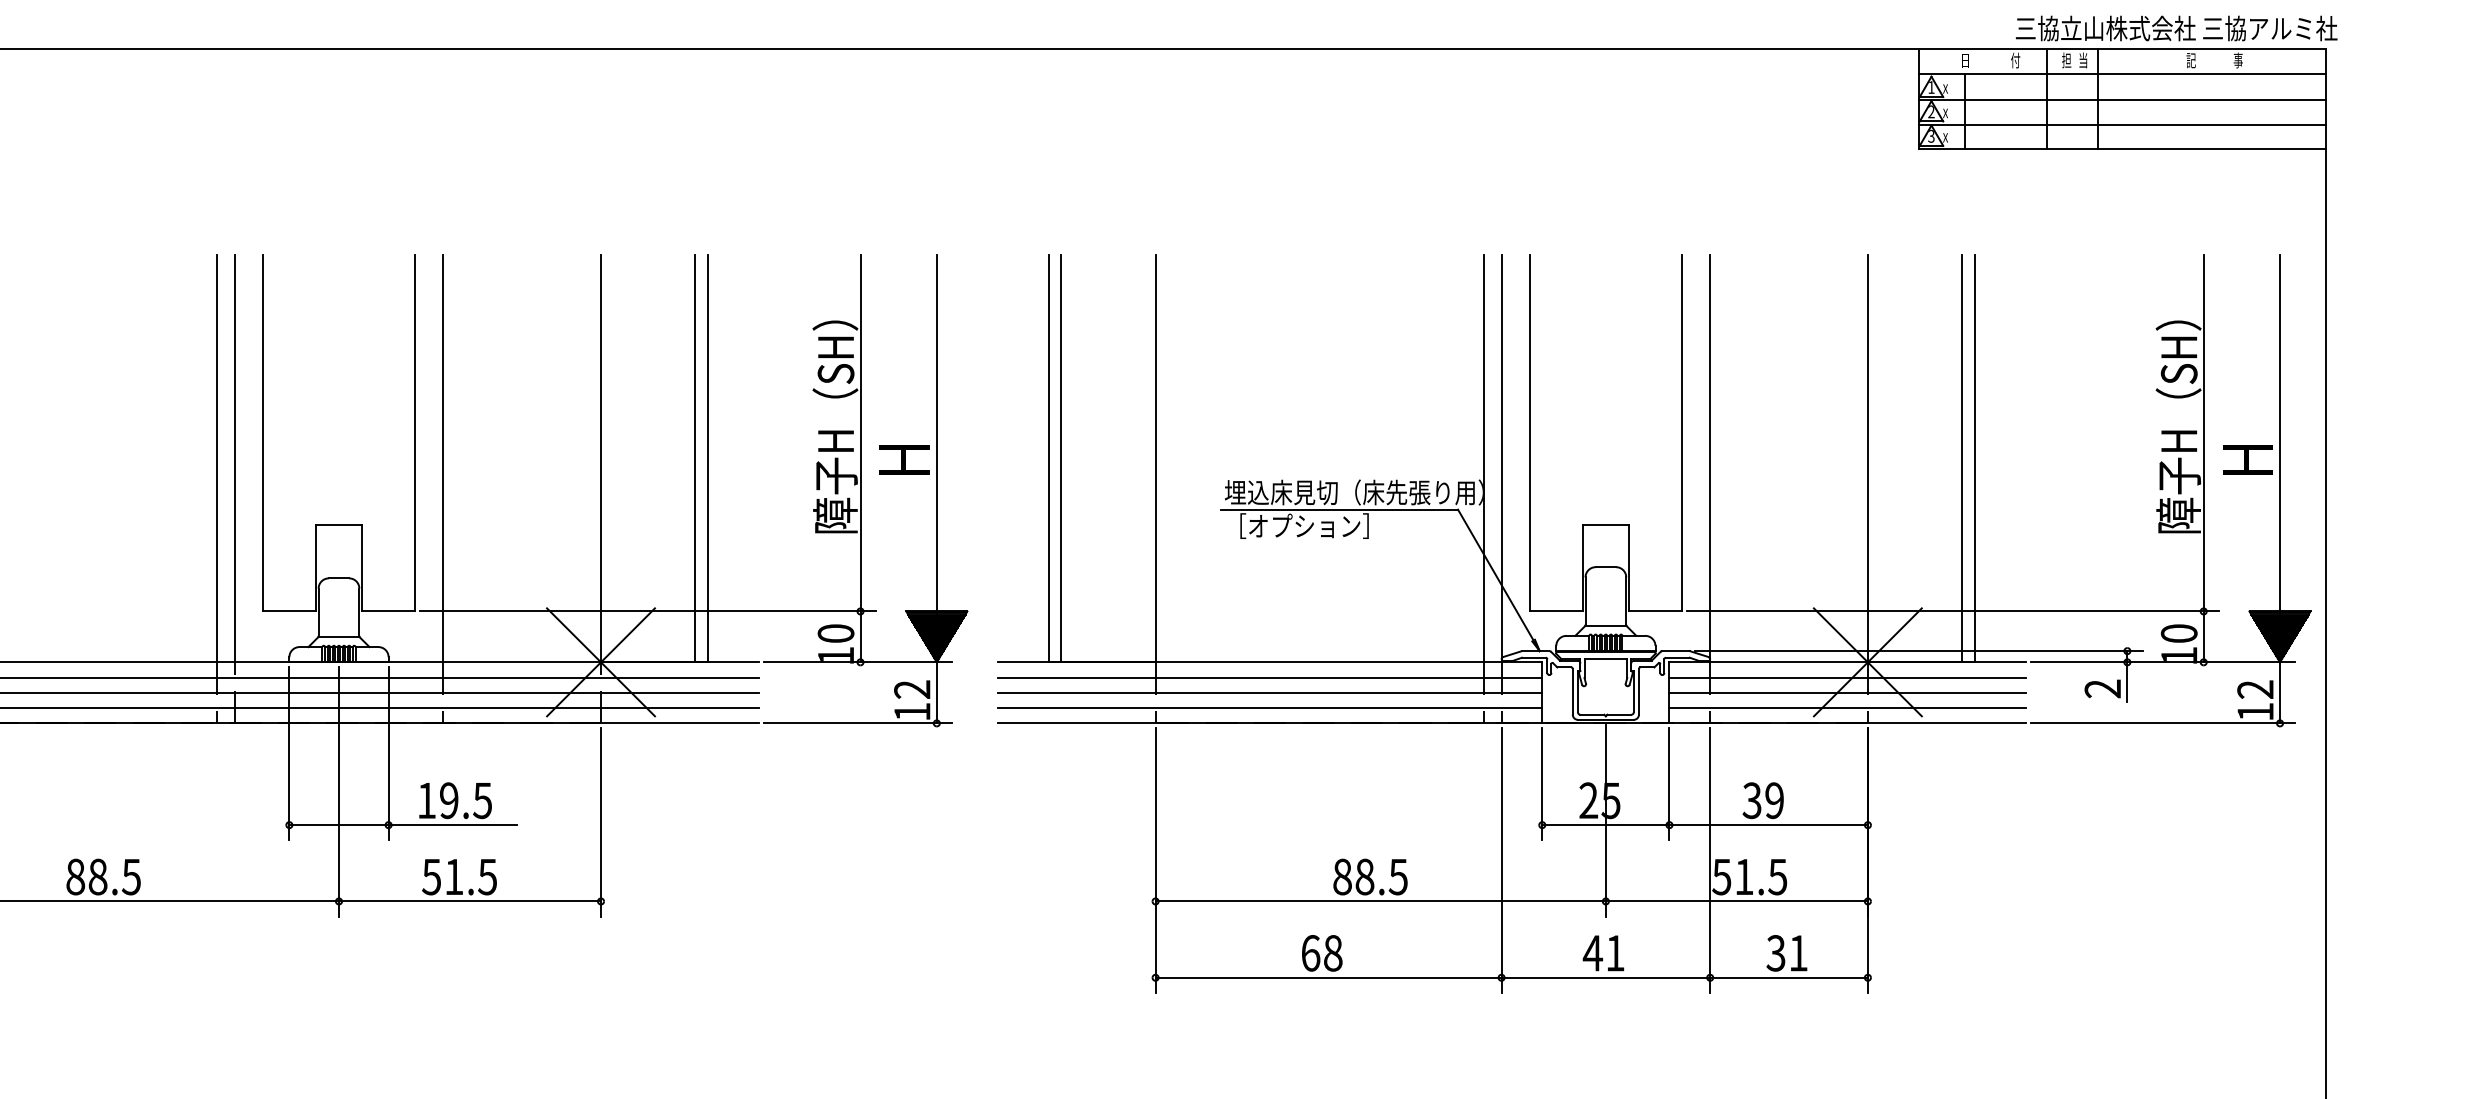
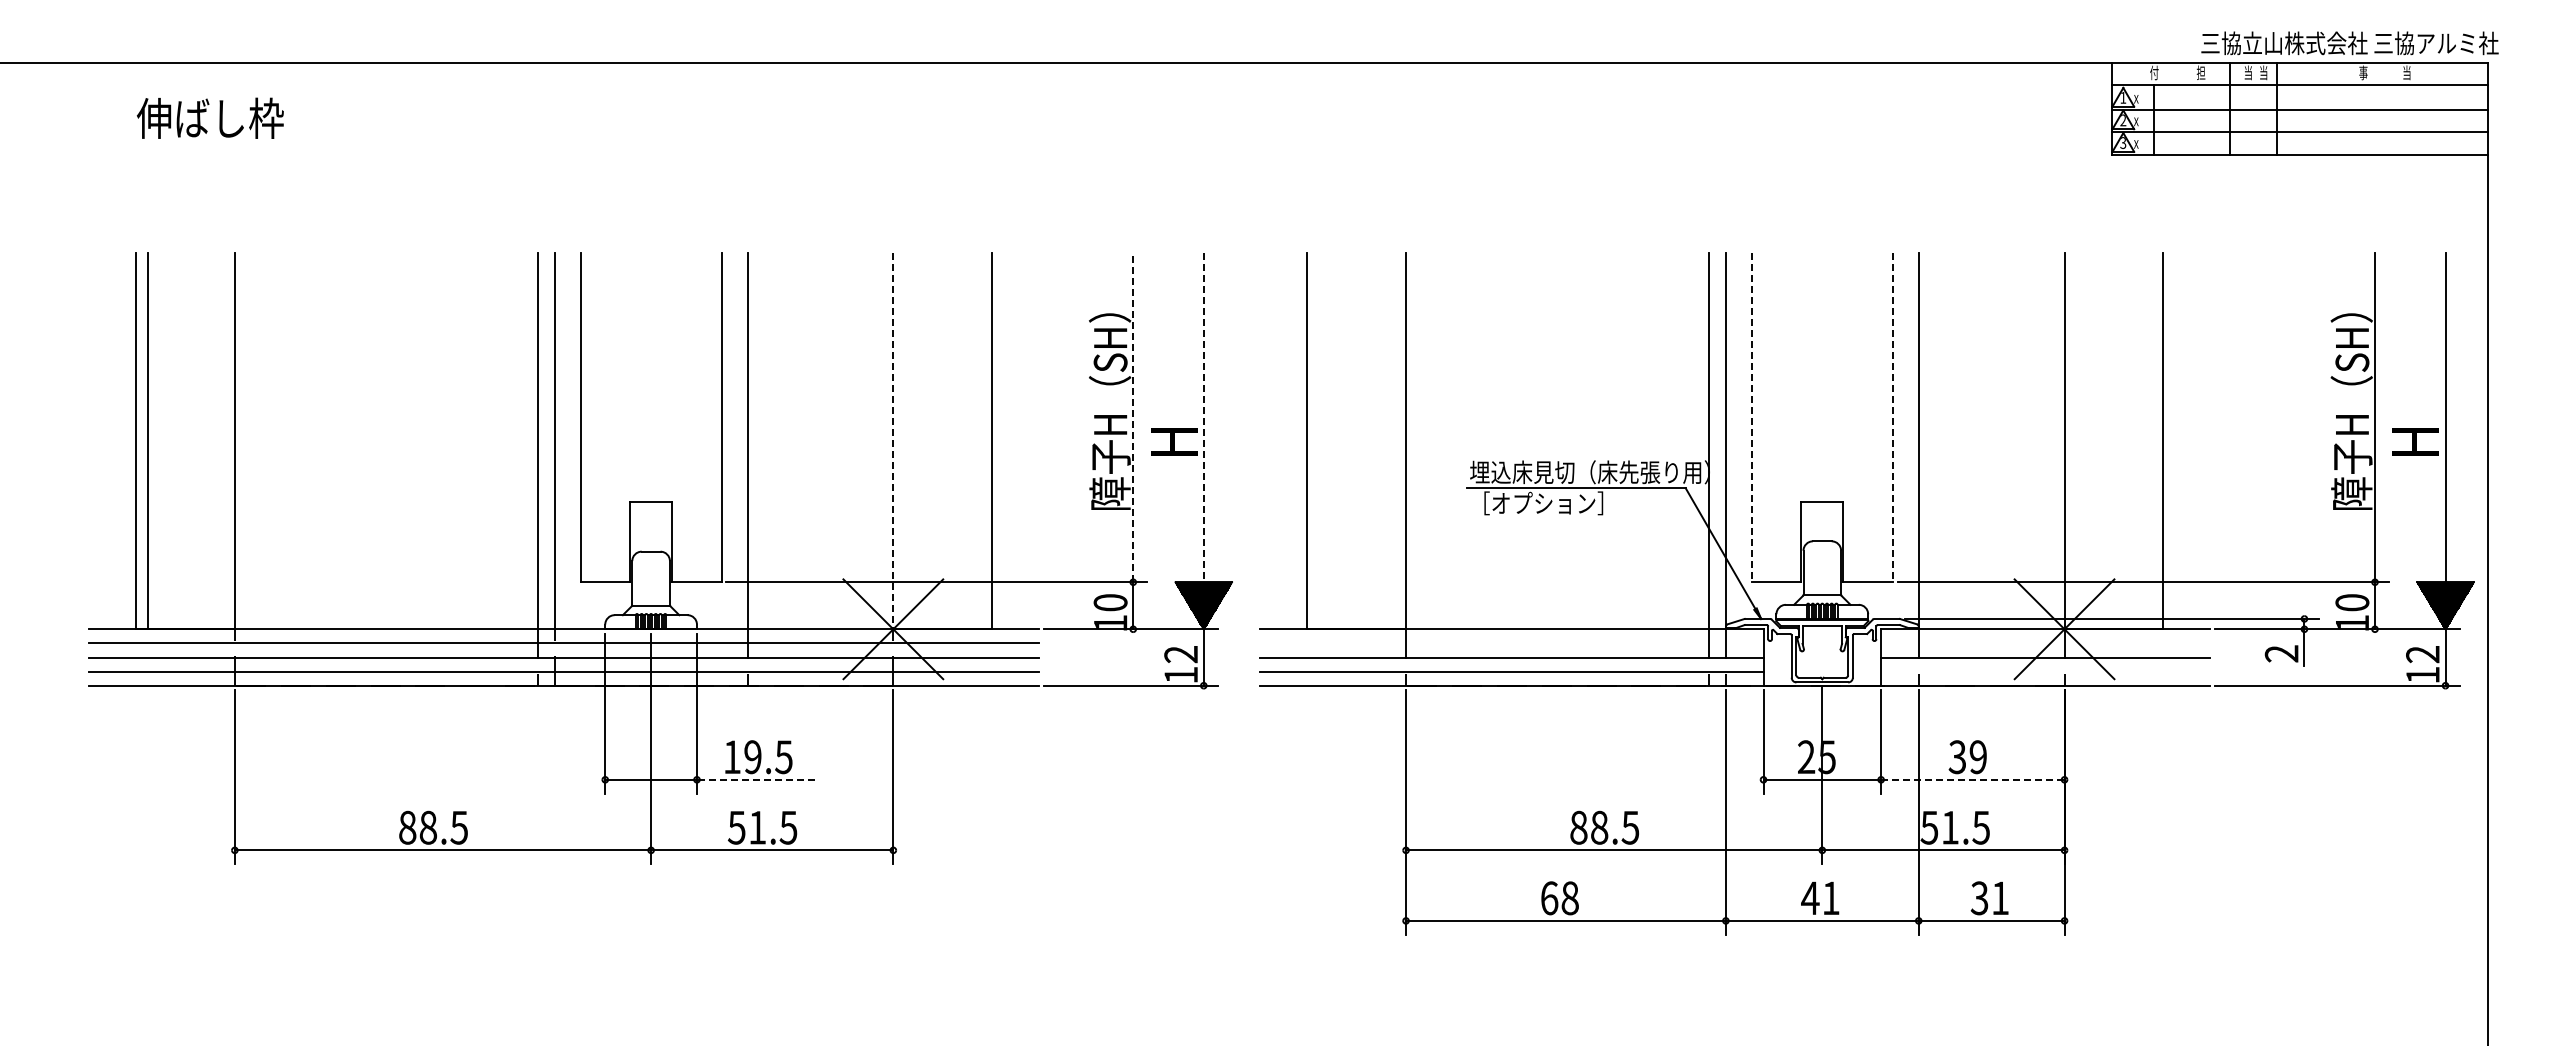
text: (1965, 60) -> (2154, 72), 日 -> 付
text: (2014, 60) -> (2200, 72), 付 -> 担
text: (2066, 60) -> (2248, 72), 担 -> 当
text: (2191, 60) -> (2363, 72), 記 -> 事
text: (2237, 61) -> (2406, 73), 事 -> 当
line: (860, 433) -> (1133, 417), solid -> dashed
line: (1529, 433) -> (1751, 417), solid -> dashed
line: (1681, 433) -> (1892, 417), solid -> dashed
line: (601, 459) -> (893, 441), solid -> dashed
line: (695, 459) -> (980, 441), removed
line: (936, 459) -> (1203, 441), solid -> dashed
line: (1061, 459) -> (1319, 441), removed
line: (1961, 459) -> (2151, 441), removed
line: (1269, 677) -> (1511, 643), removed
line: (1847, 677) -> (2045, 643), removed
line: (1847, 707) -> (2045, 671), removed
line: (451, 824) -> (755, 779), solid -> dashed
line: (1768, 824) -> (1972, 779), solid -> dashed

